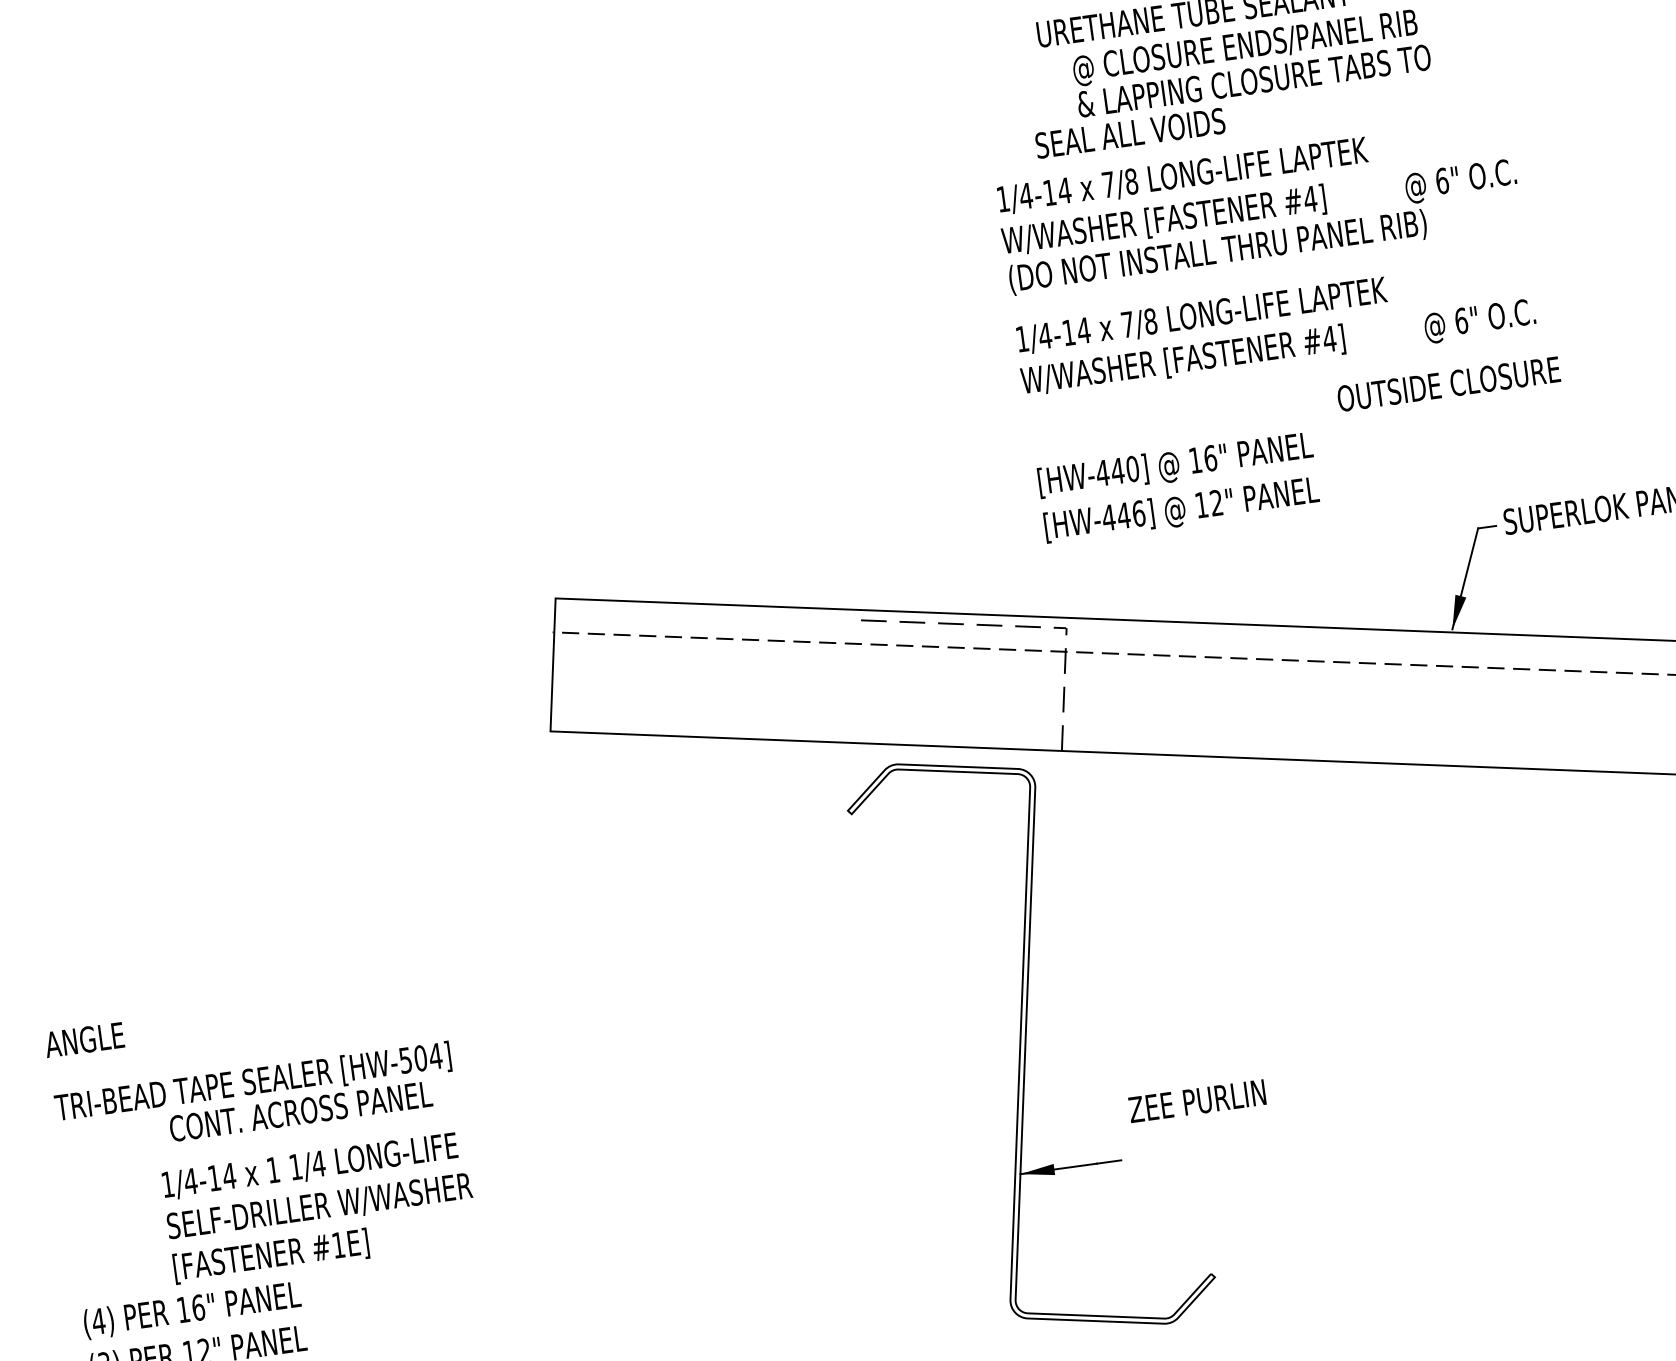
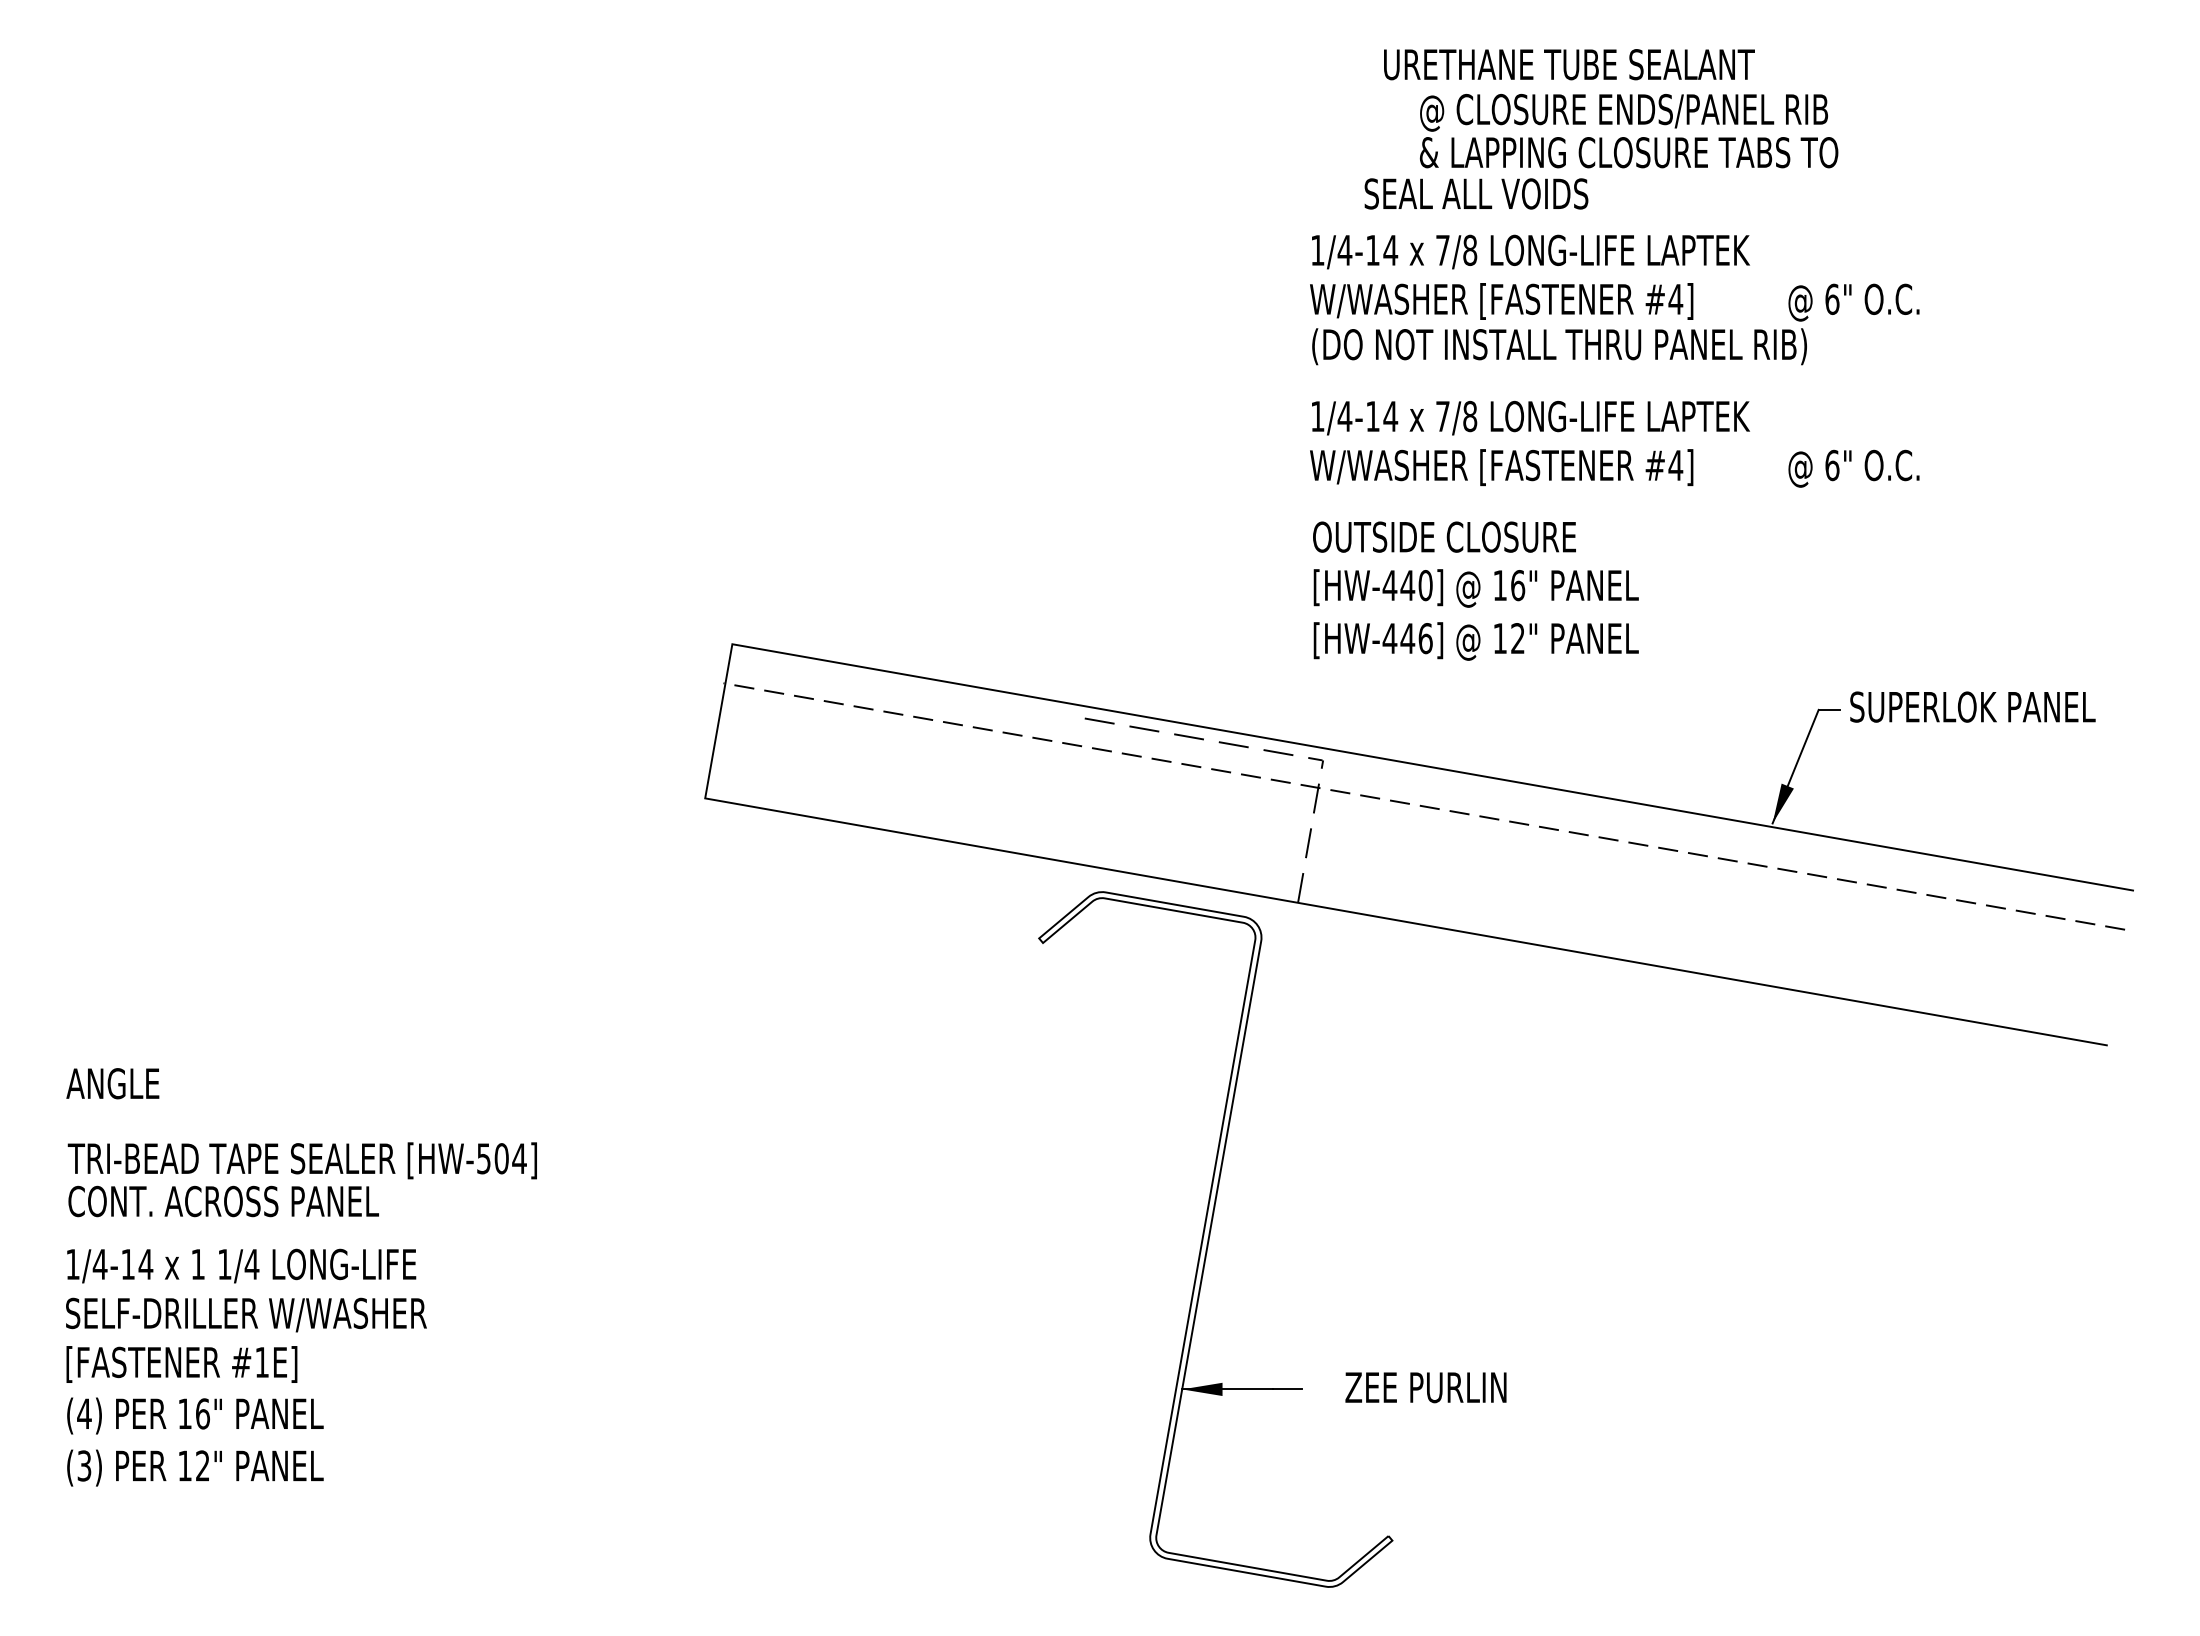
text: (1448, 383) -> (1444, 536), moved
text: (1196, 1101) -> (1425, 1387), moved
text: (300, 1111) -> (223, 1201), moved
text: (319, 1207) -> (246, 1315), moved

